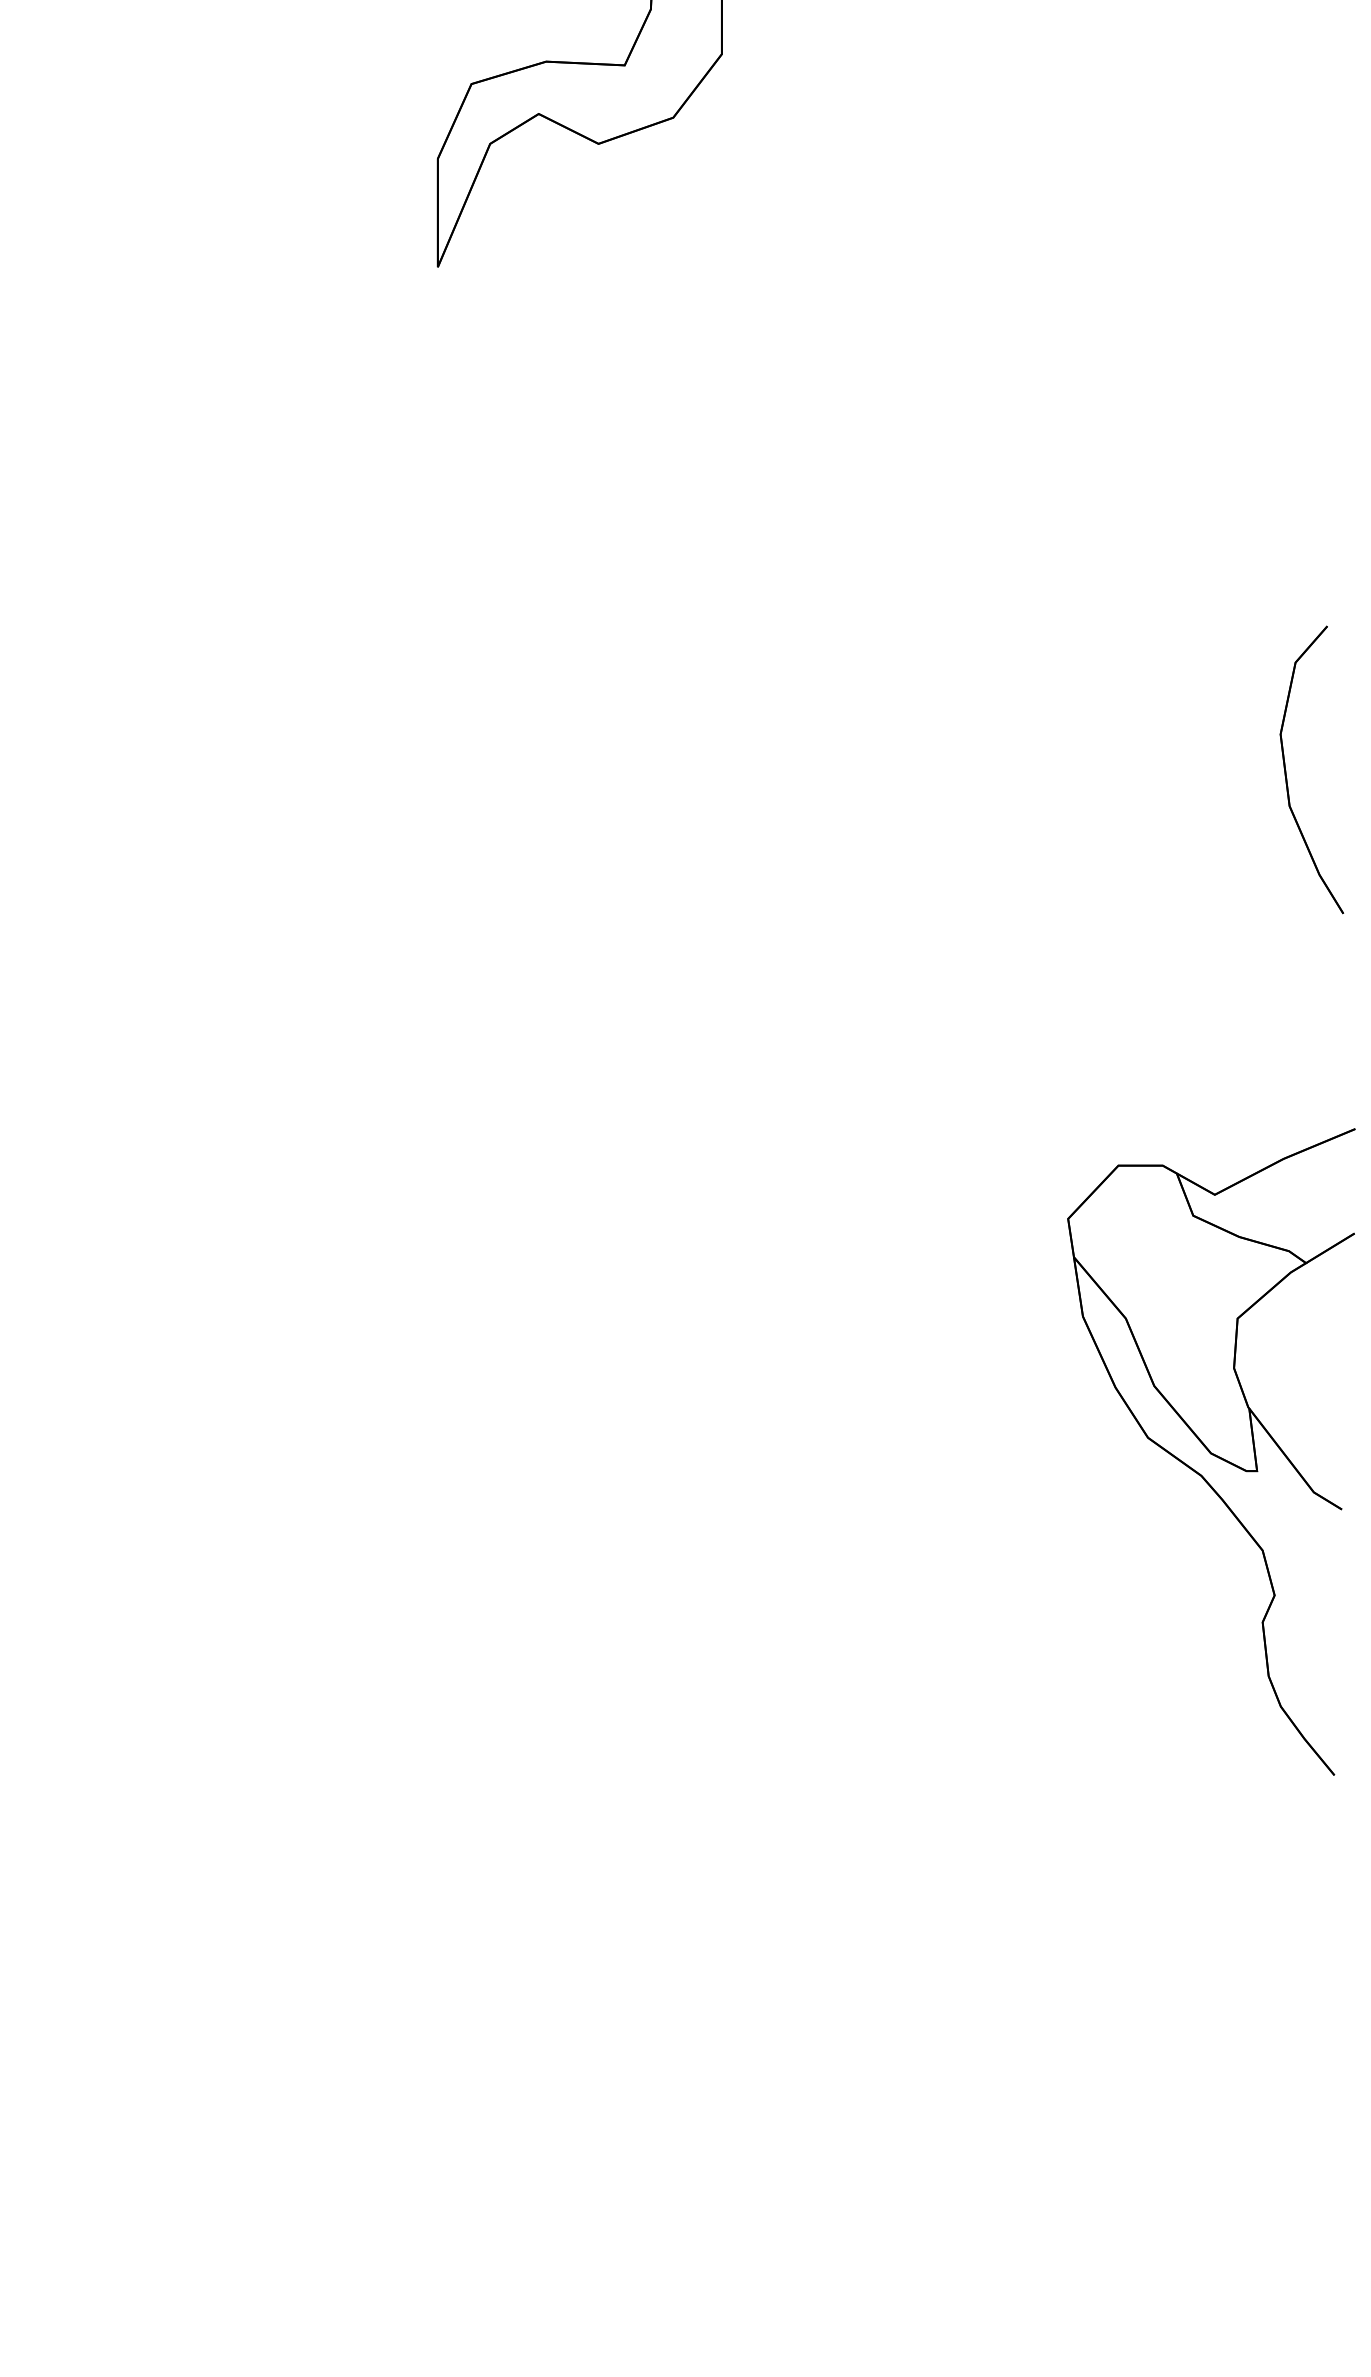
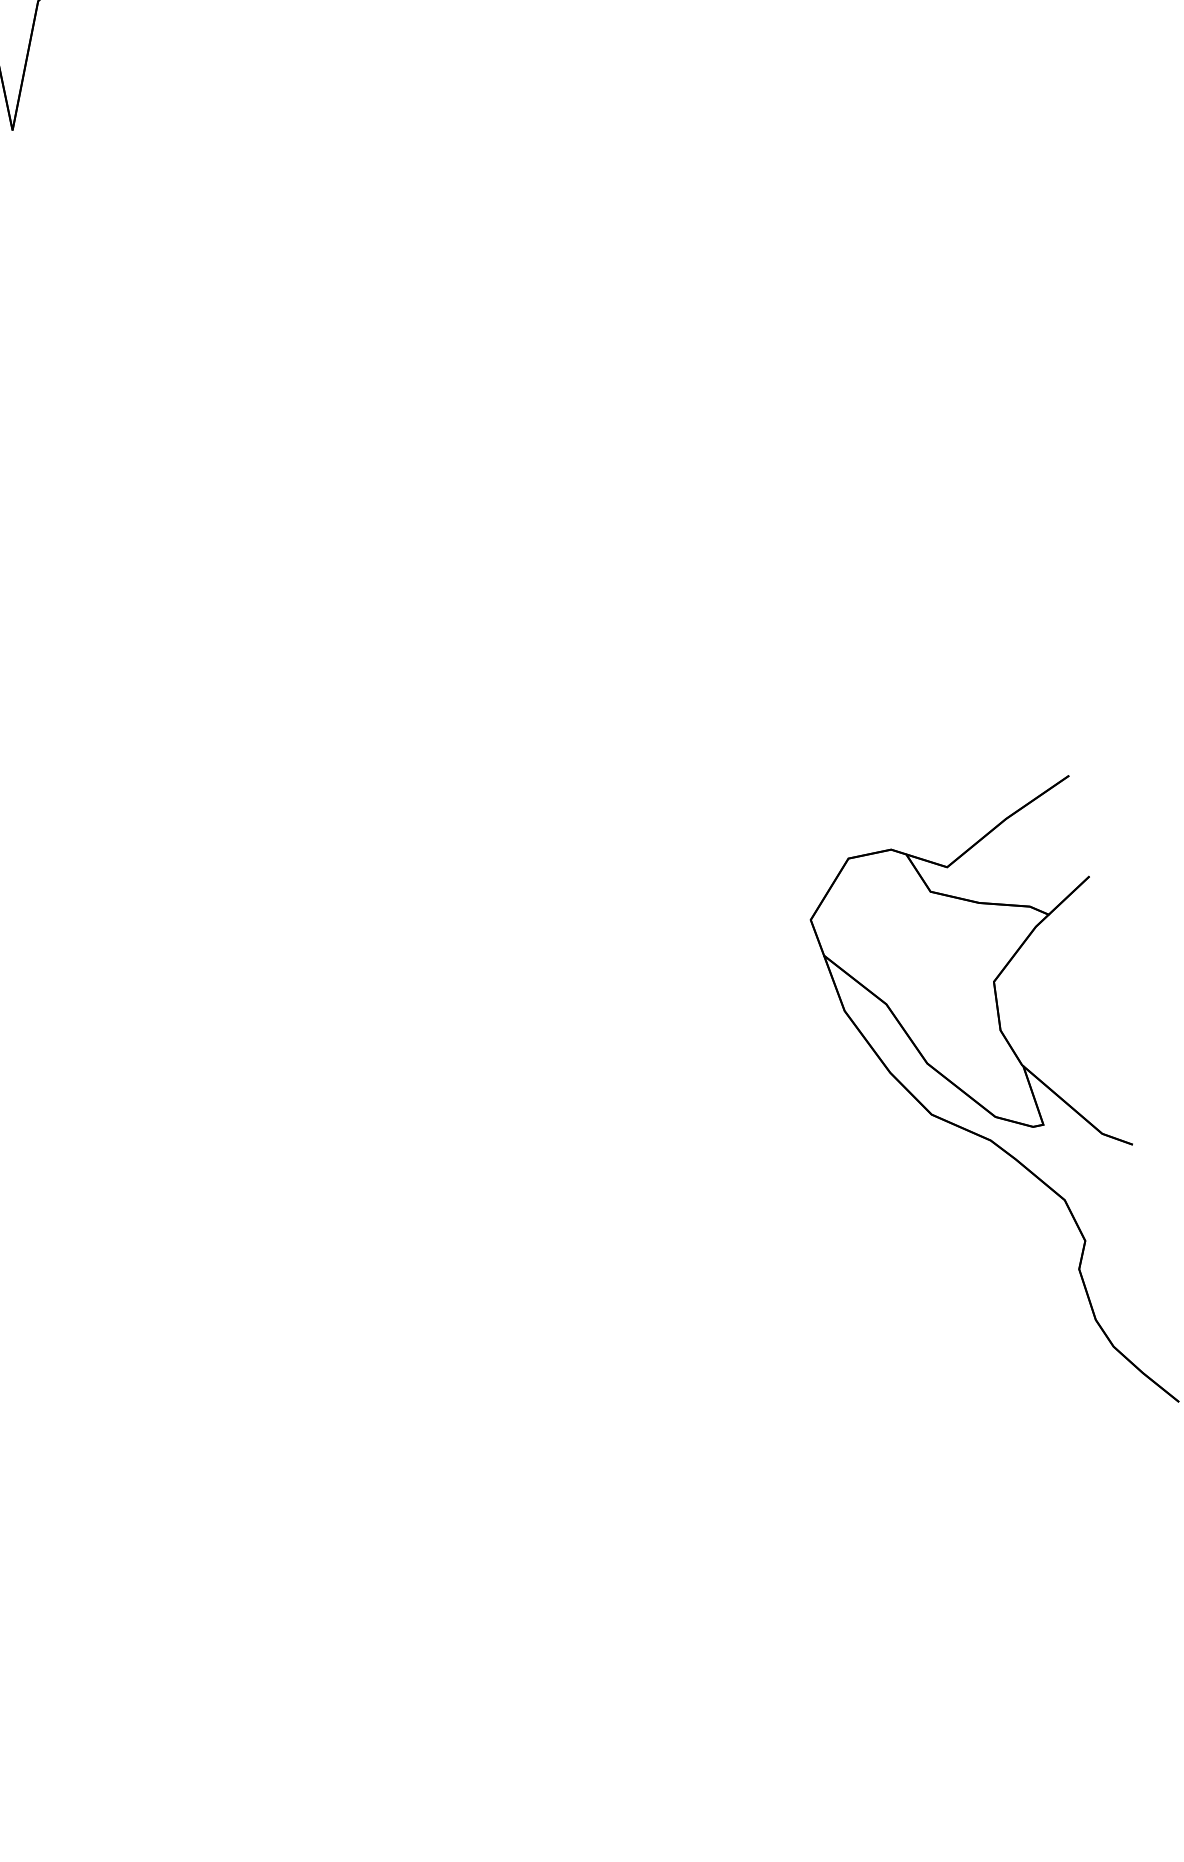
part: (1286, 770) -> (930, 444), removed

